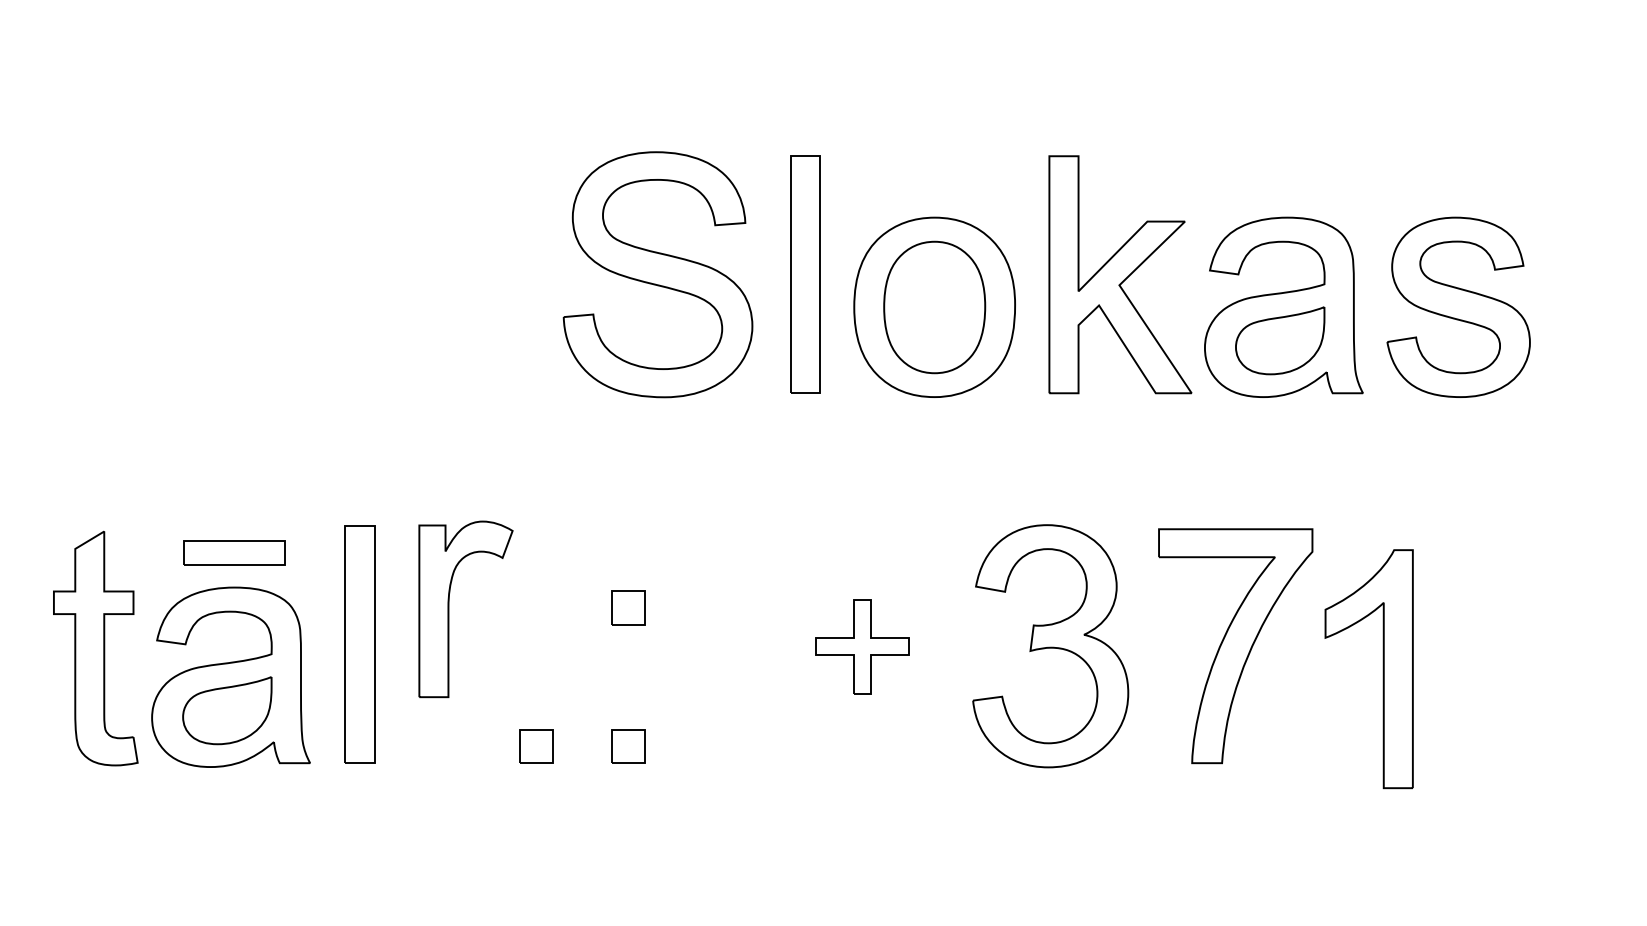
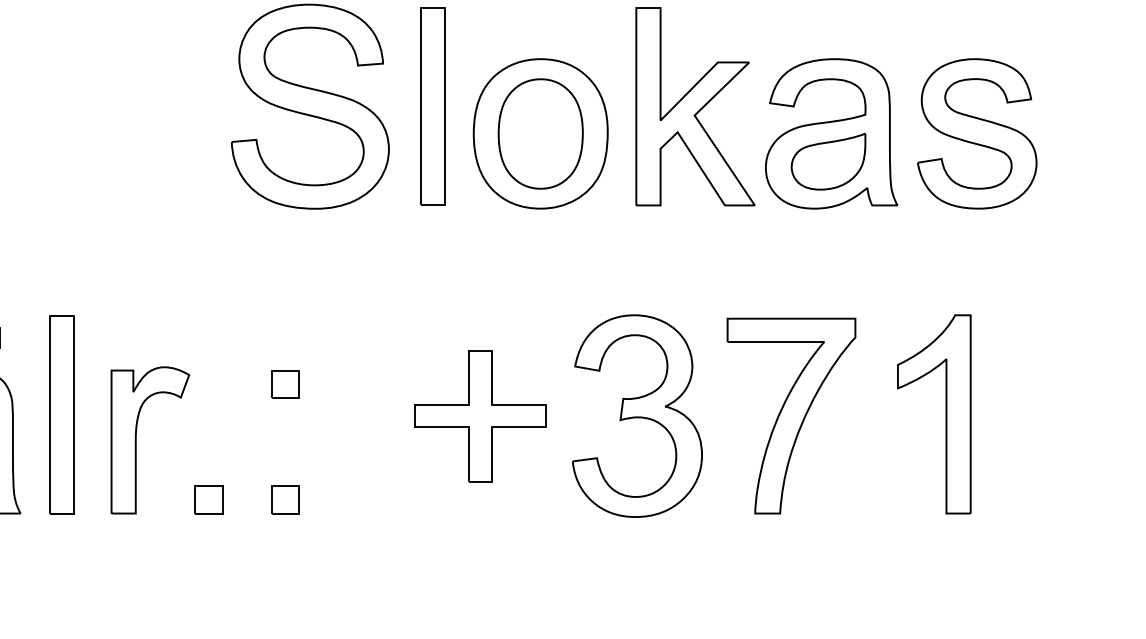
part: (449, 609) -> (136, 440), moved
part: (862, 646) -> (480, 416), size x1.67
part: (1382, 669) -> (945, 414), moved

